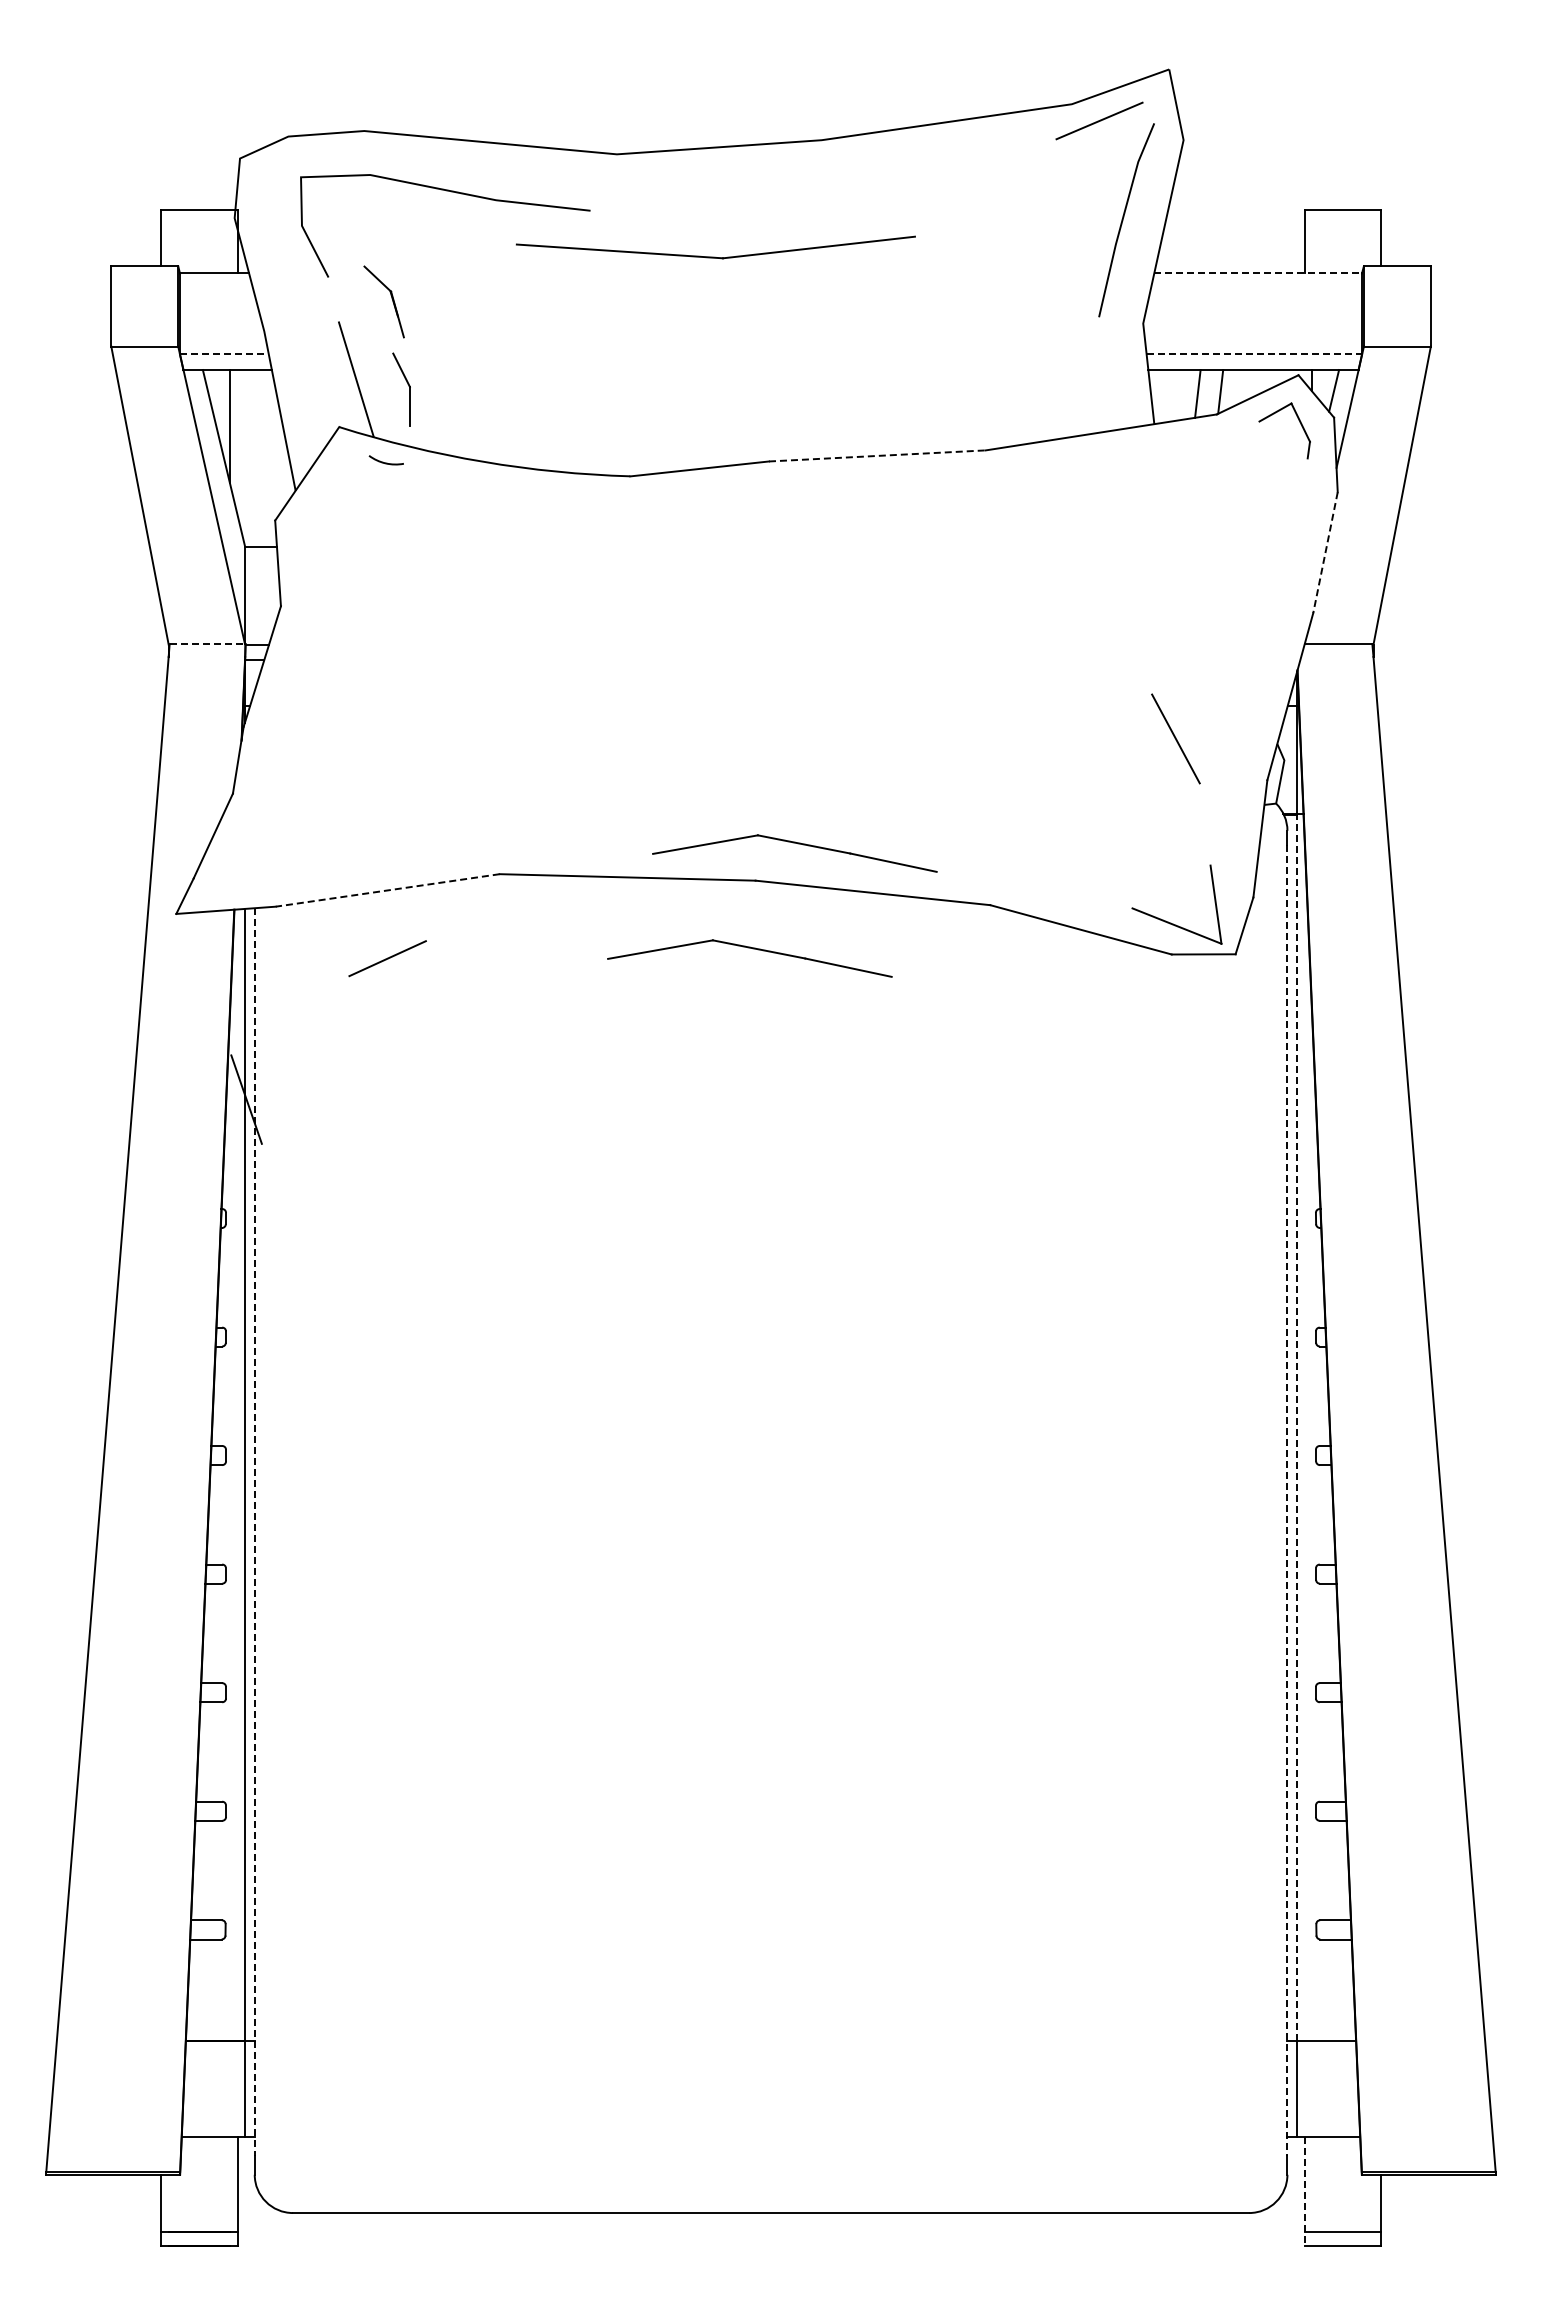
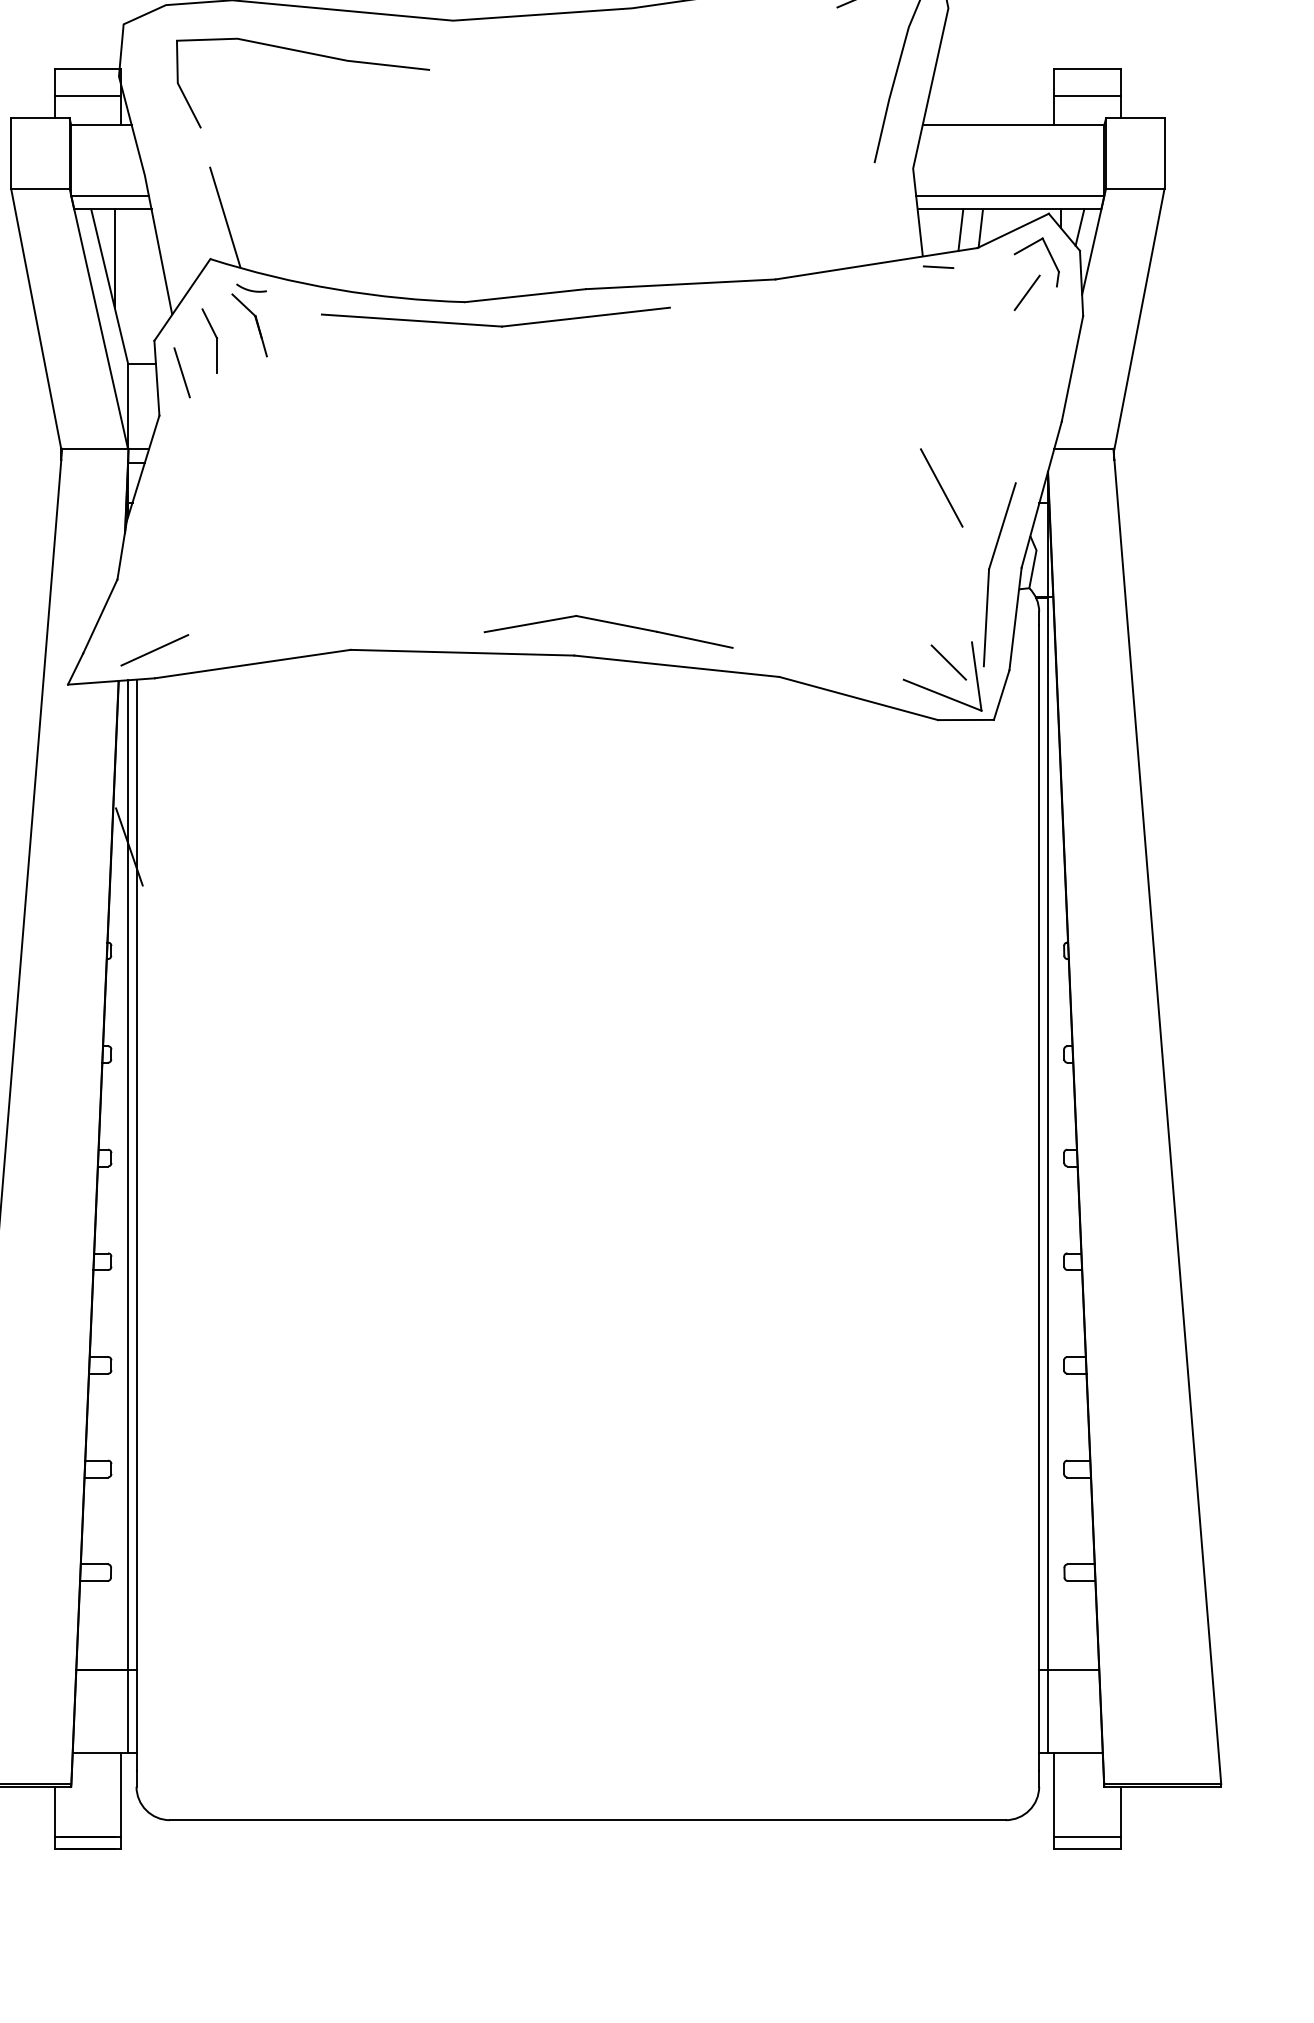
line: (199, 240) -> (88, 95), added
line: (1342, 240) -> (1087, 95), added
part: (715, 256) -> (495, 325), moved
line: (1258, 273) -> (1013, 124), dashed -> solid
part: (391, 298) -> (256, 322), moved
line: (224, 354) -> (110, 195), dashed -> solid
line: (1254, 354) -> (1010, 195), dashed -> solid
part: (408, 386) -> (215, 338), moved
line: (1172, 436) -> (938, 267), added
line: (877, 455) -> (680, 283), dashed -> solid
line: (1273, 465) -> (1027, 292), added
line: (1325, 552) -> (1072, 368), dashed -> solid
line: (306, 557) -> (181, 373), added
line: (207, 644) -> (95, 449), dashed -> solid
line: (1175, 738) -> (941, 487), moved
part: (1230, 787) -> (989, 574), added
line: (1183, 888) -> (948, 662), added
line: (387, 890) -> (252, 664), dashed -> solid
part: (753, 949) -> (572, 715), removed
line: (387, 958) -> (154, 650), moved
line: (1297, 1426) -> (1047, 1132), dashed -> solid
line: (1287, 1501) -> (1039, 1198), dashed -> solid
line: (254, 1532) -> (136, 1225), dashed -> solid
line: (1304, 2191) -> (1054, 1801), dashed -> solid

